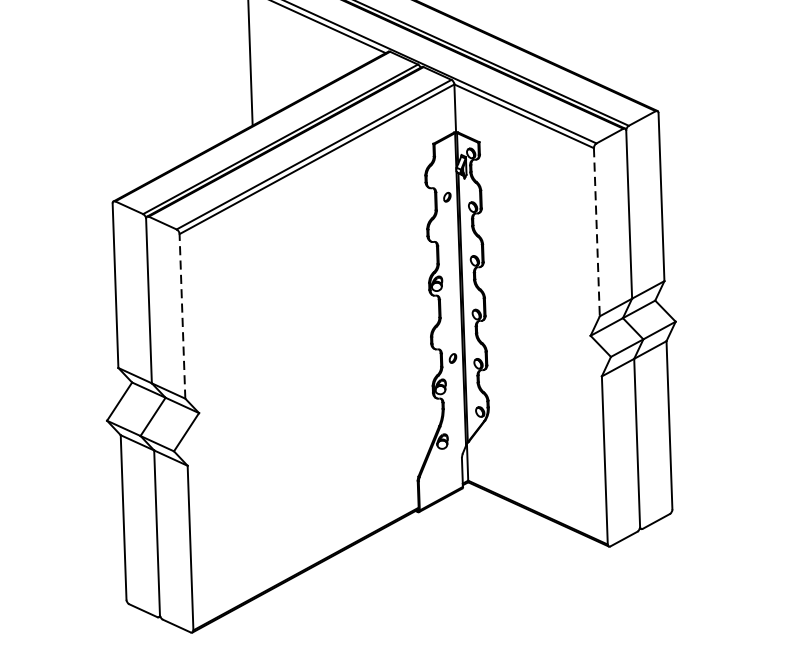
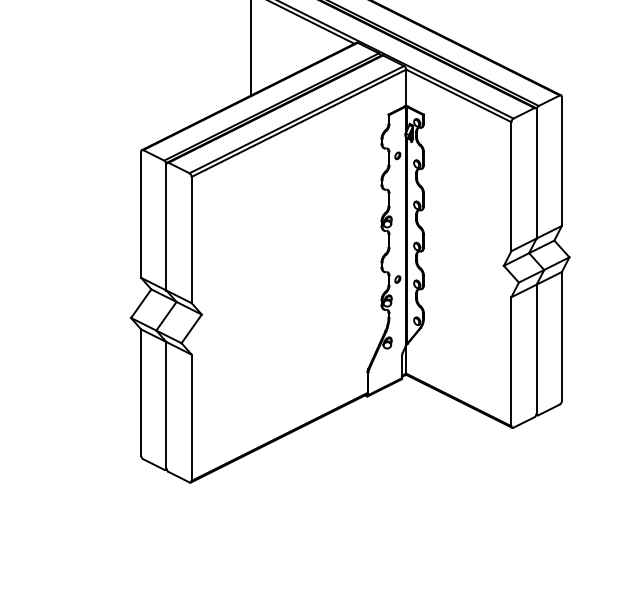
line: (596, 233) -> (511, 187), dashed -> solid
line: (182, 315) -> (191, 239), dashed -> solid

